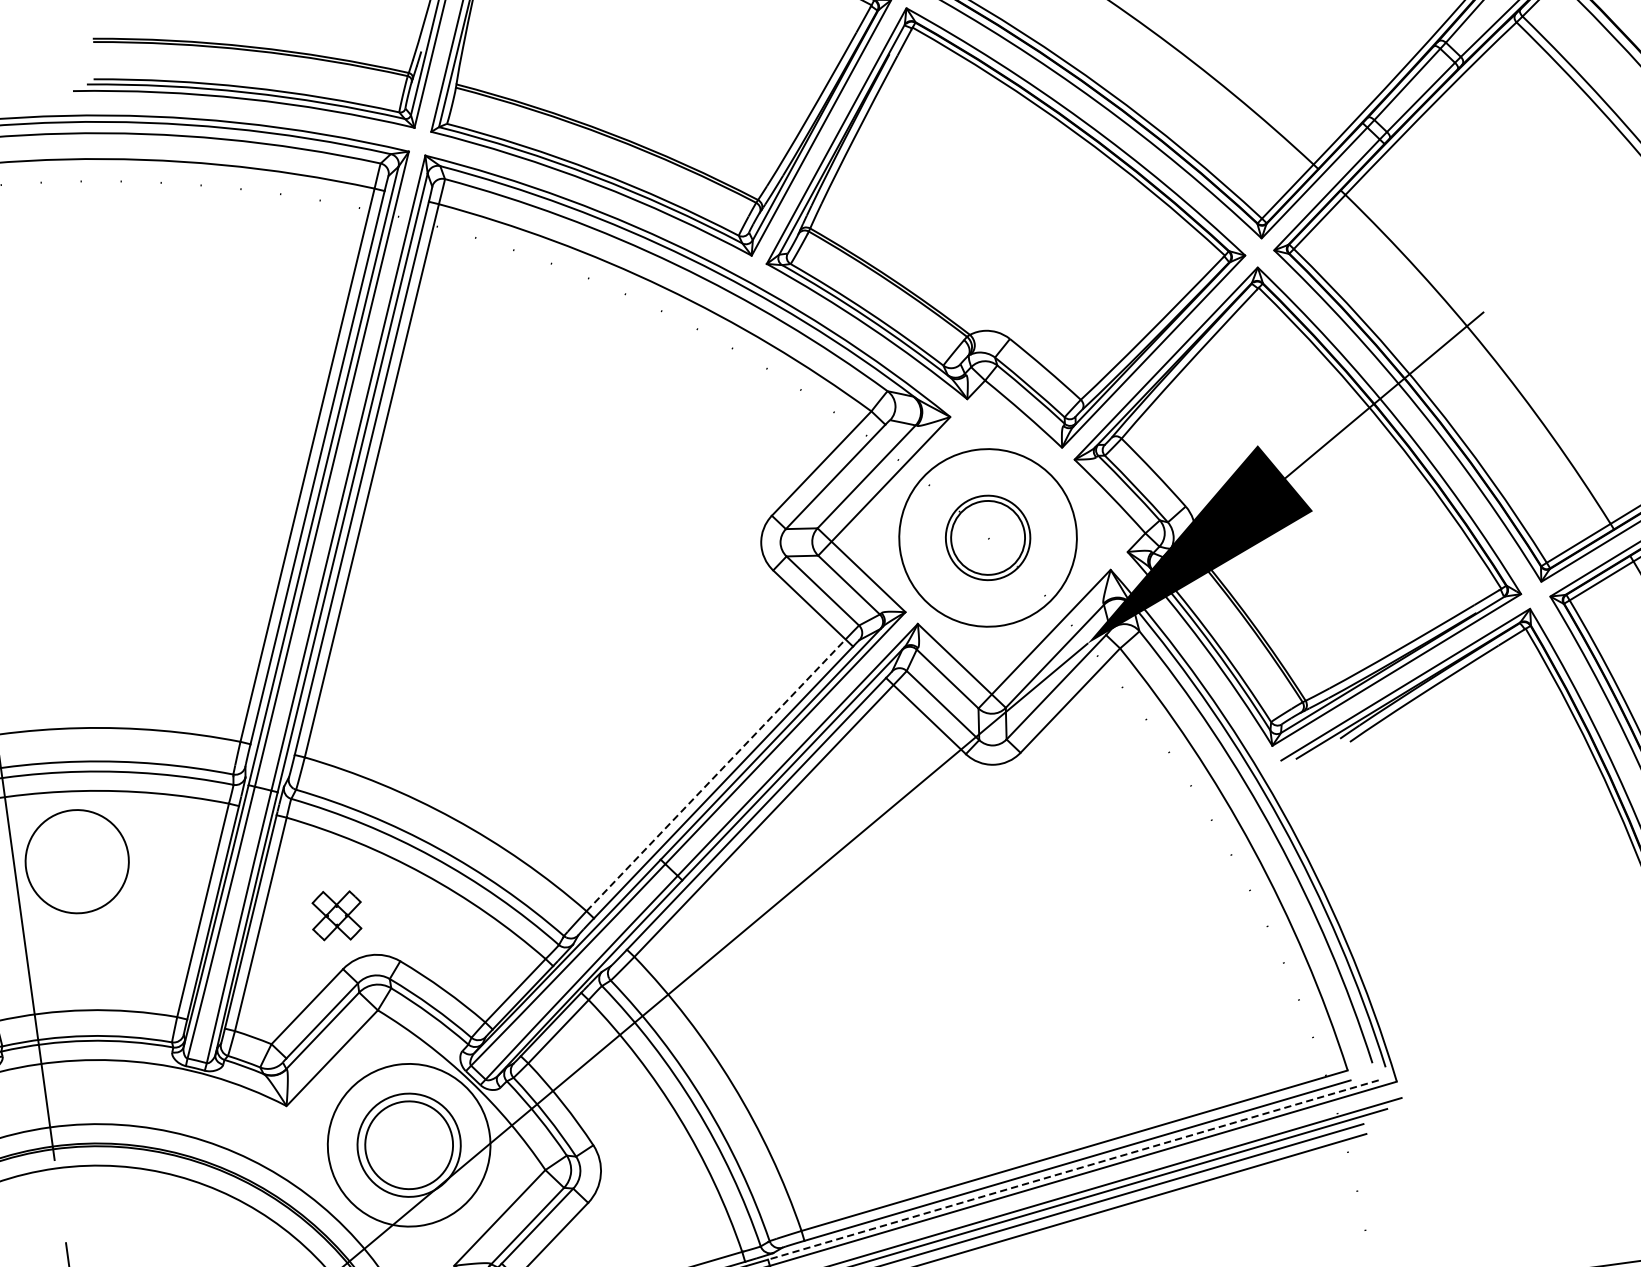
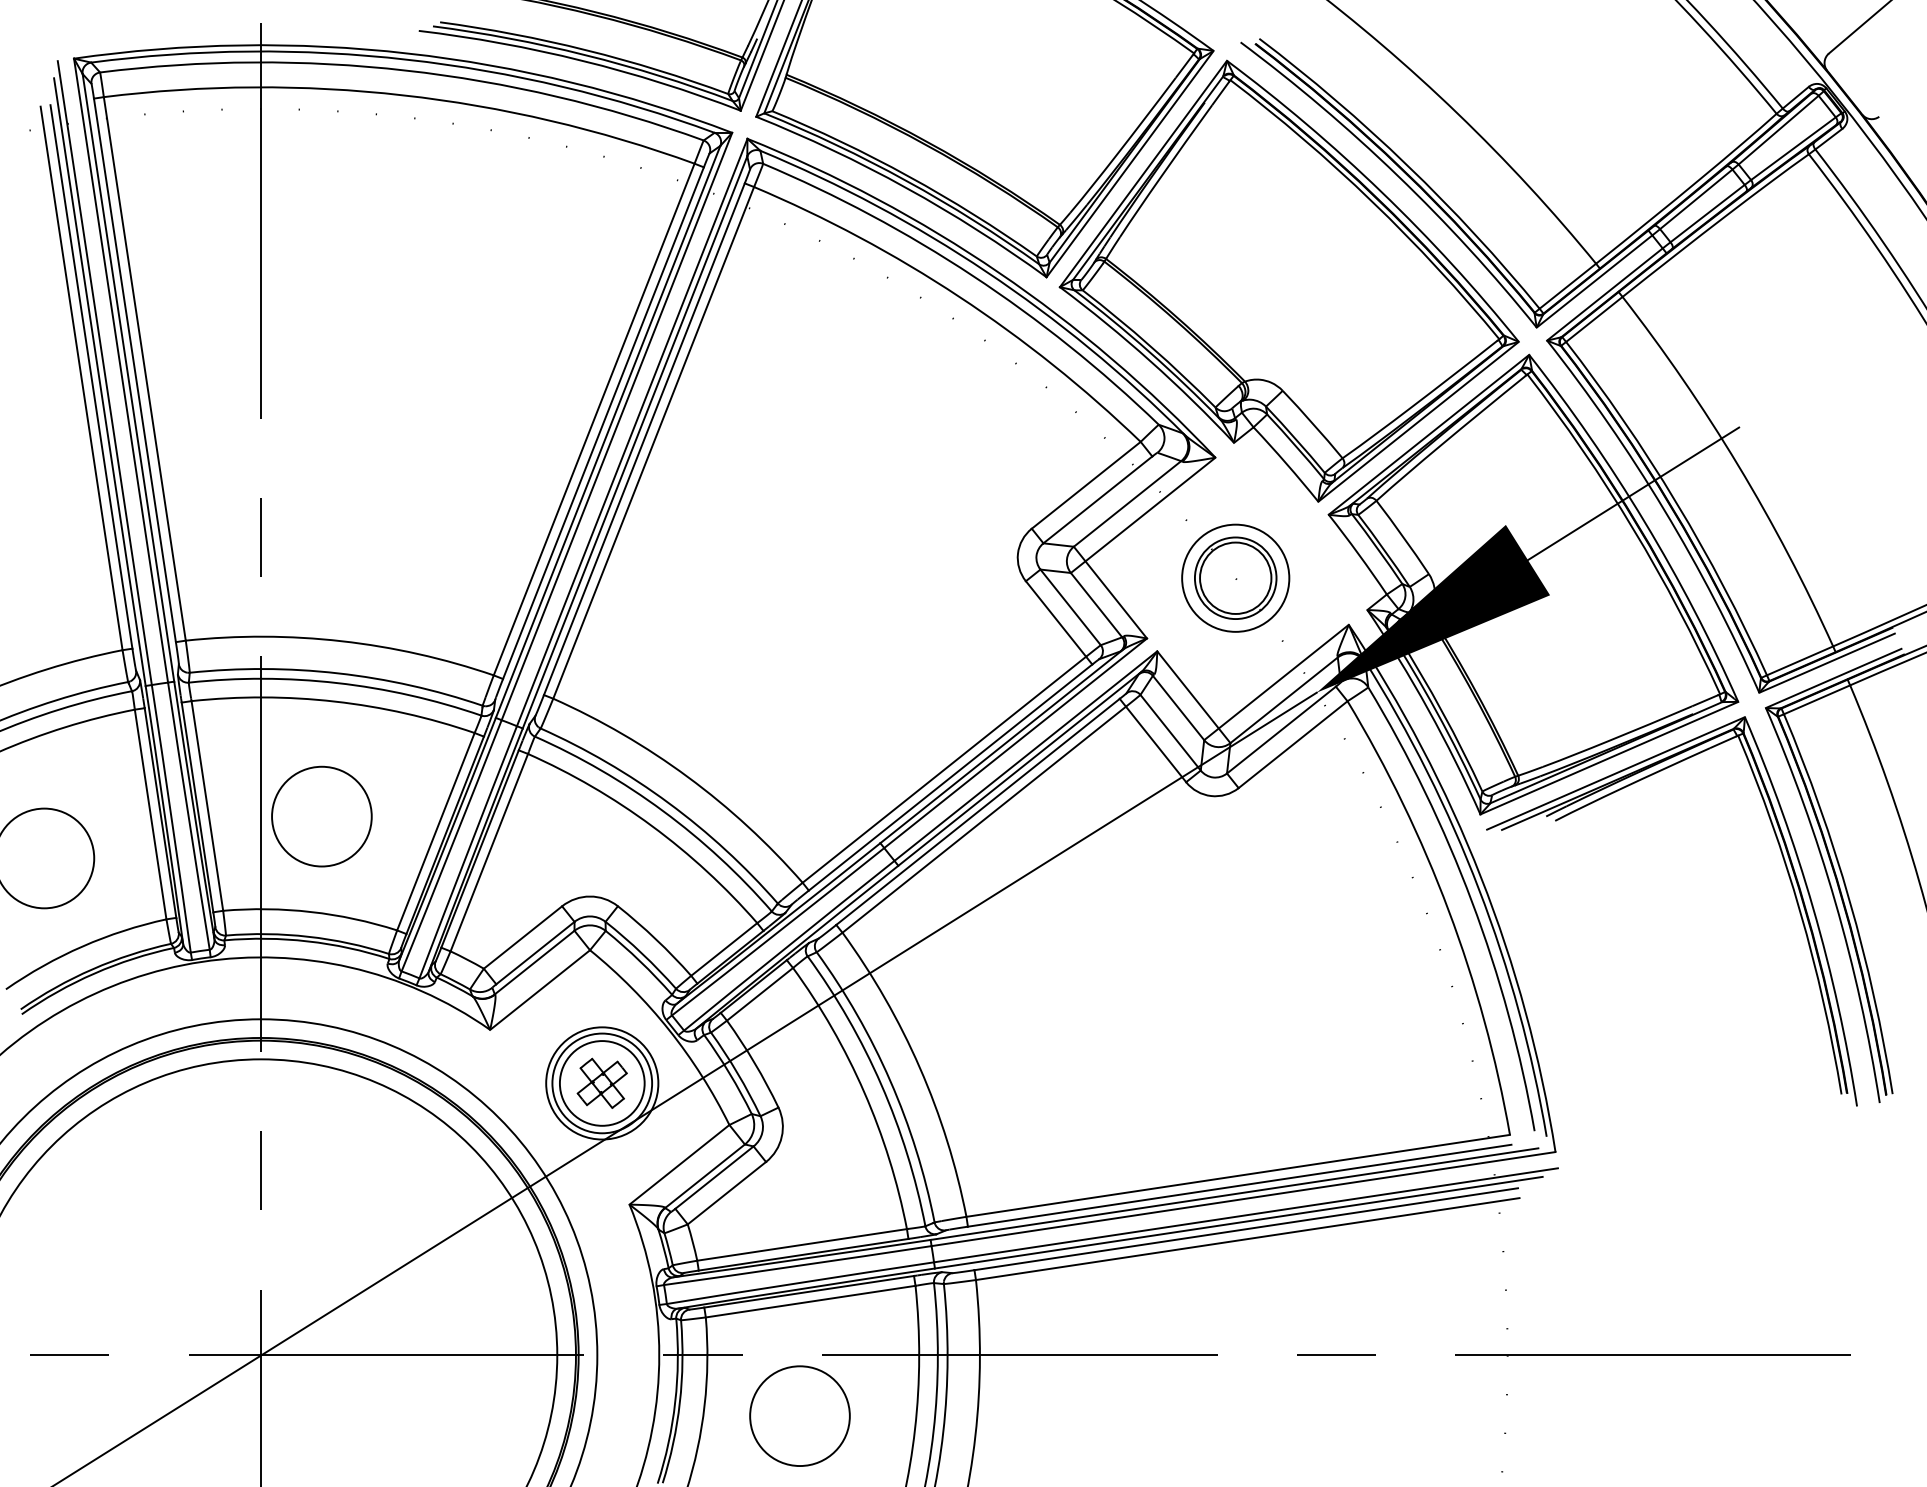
circle: (987, 537) -> (1235, 577), size x0.62
line: (716, 775) -> (944, 769), dashed -> solid
circle: (76, 861) -> (321, 816), moved
part: (336, 914) -> (601, 1082), moved
circle: (409, 1145) -> (602, 1083), size x0.71
line: (1073, 1170) -> (1234, 1194), dashed -> solid

